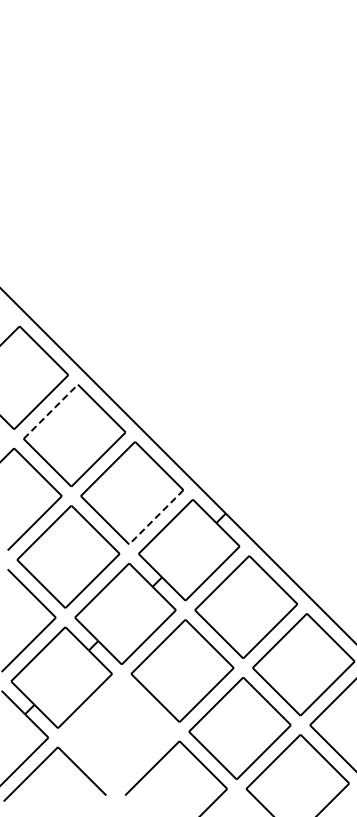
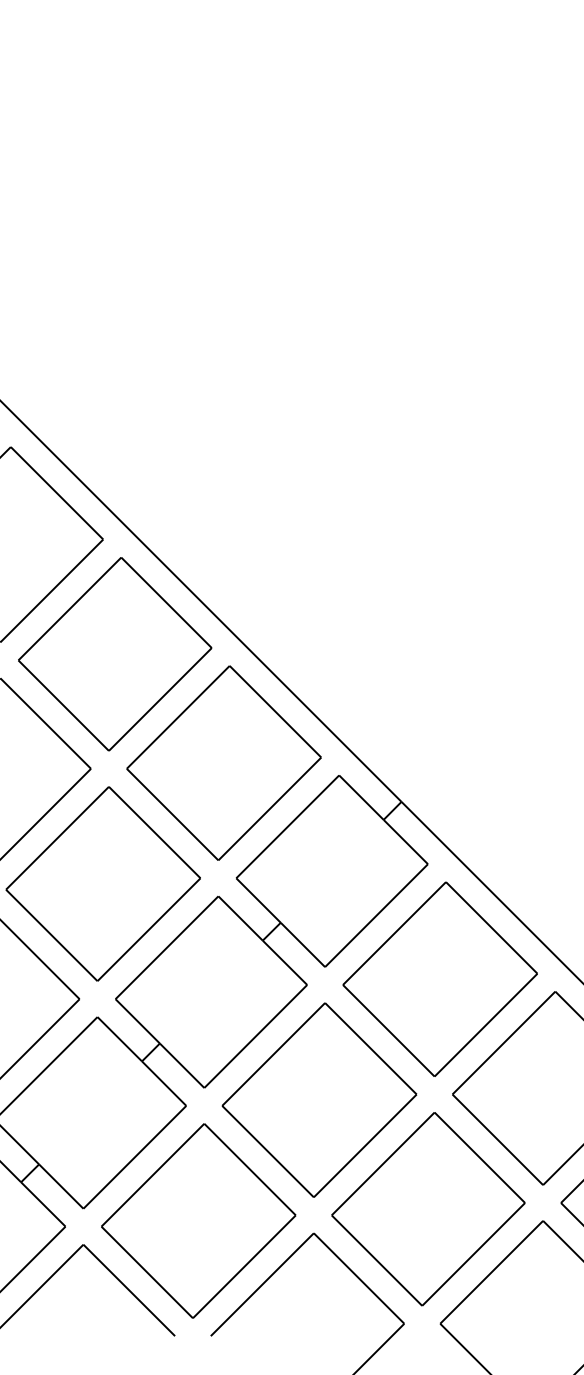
line: (51, 411) -> (71, 608), dashed -> solid
line: (156, 517) -> (270, 809), dashed -> solid
part: (118, 734) -> (198, 1220), added

